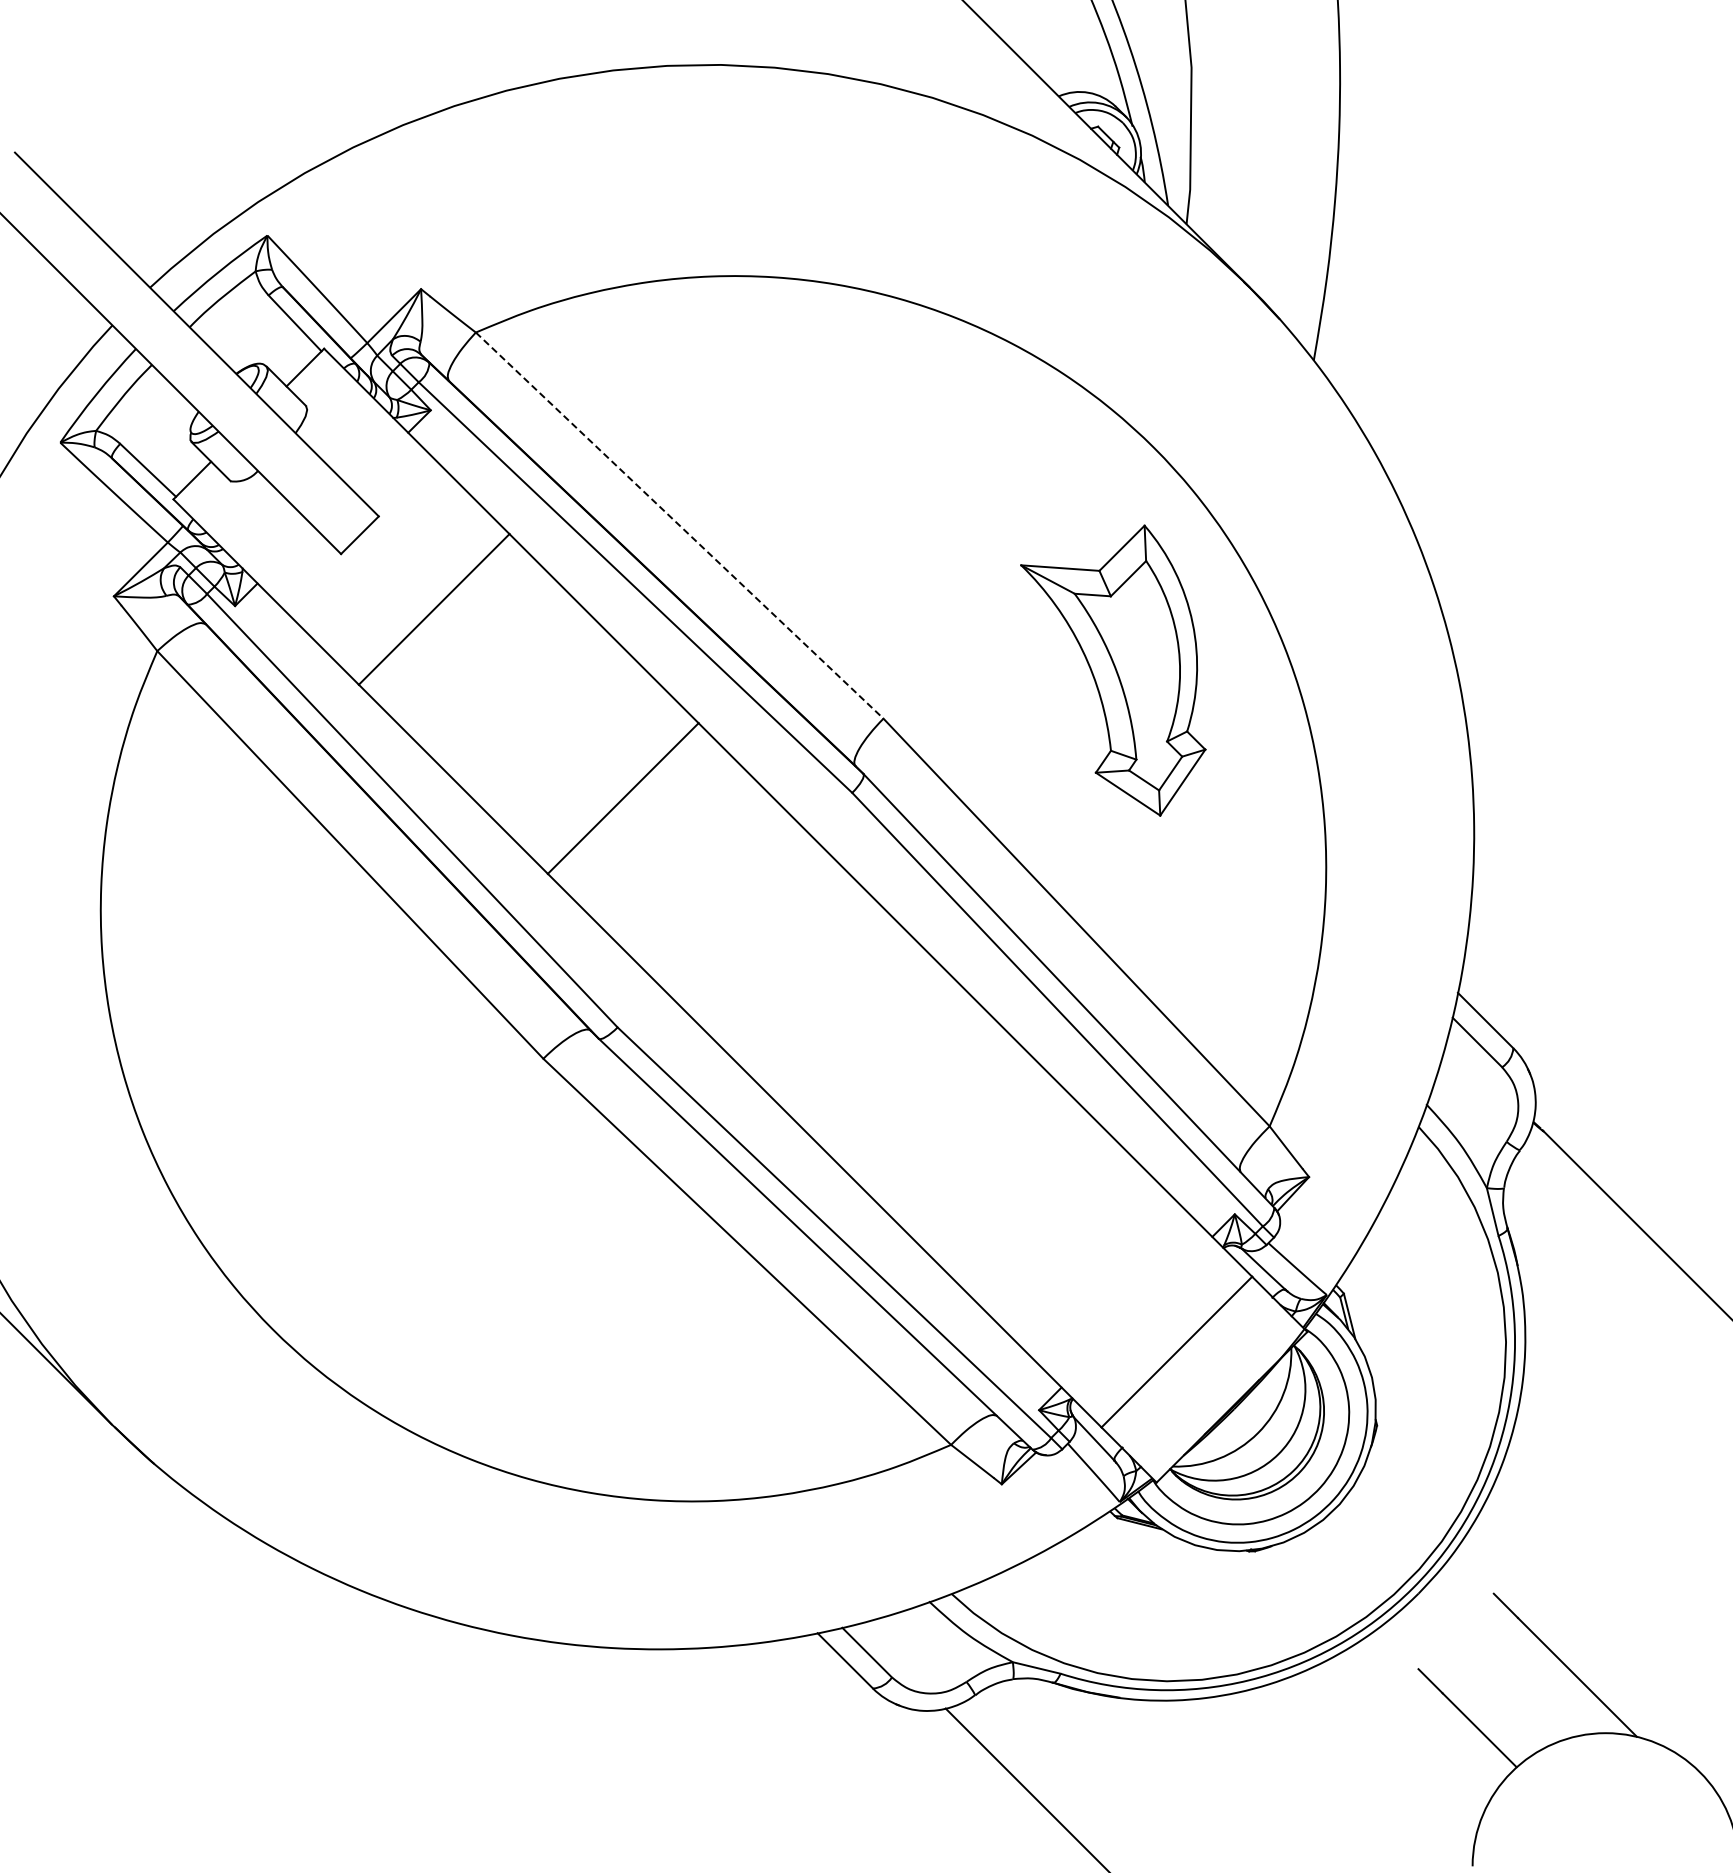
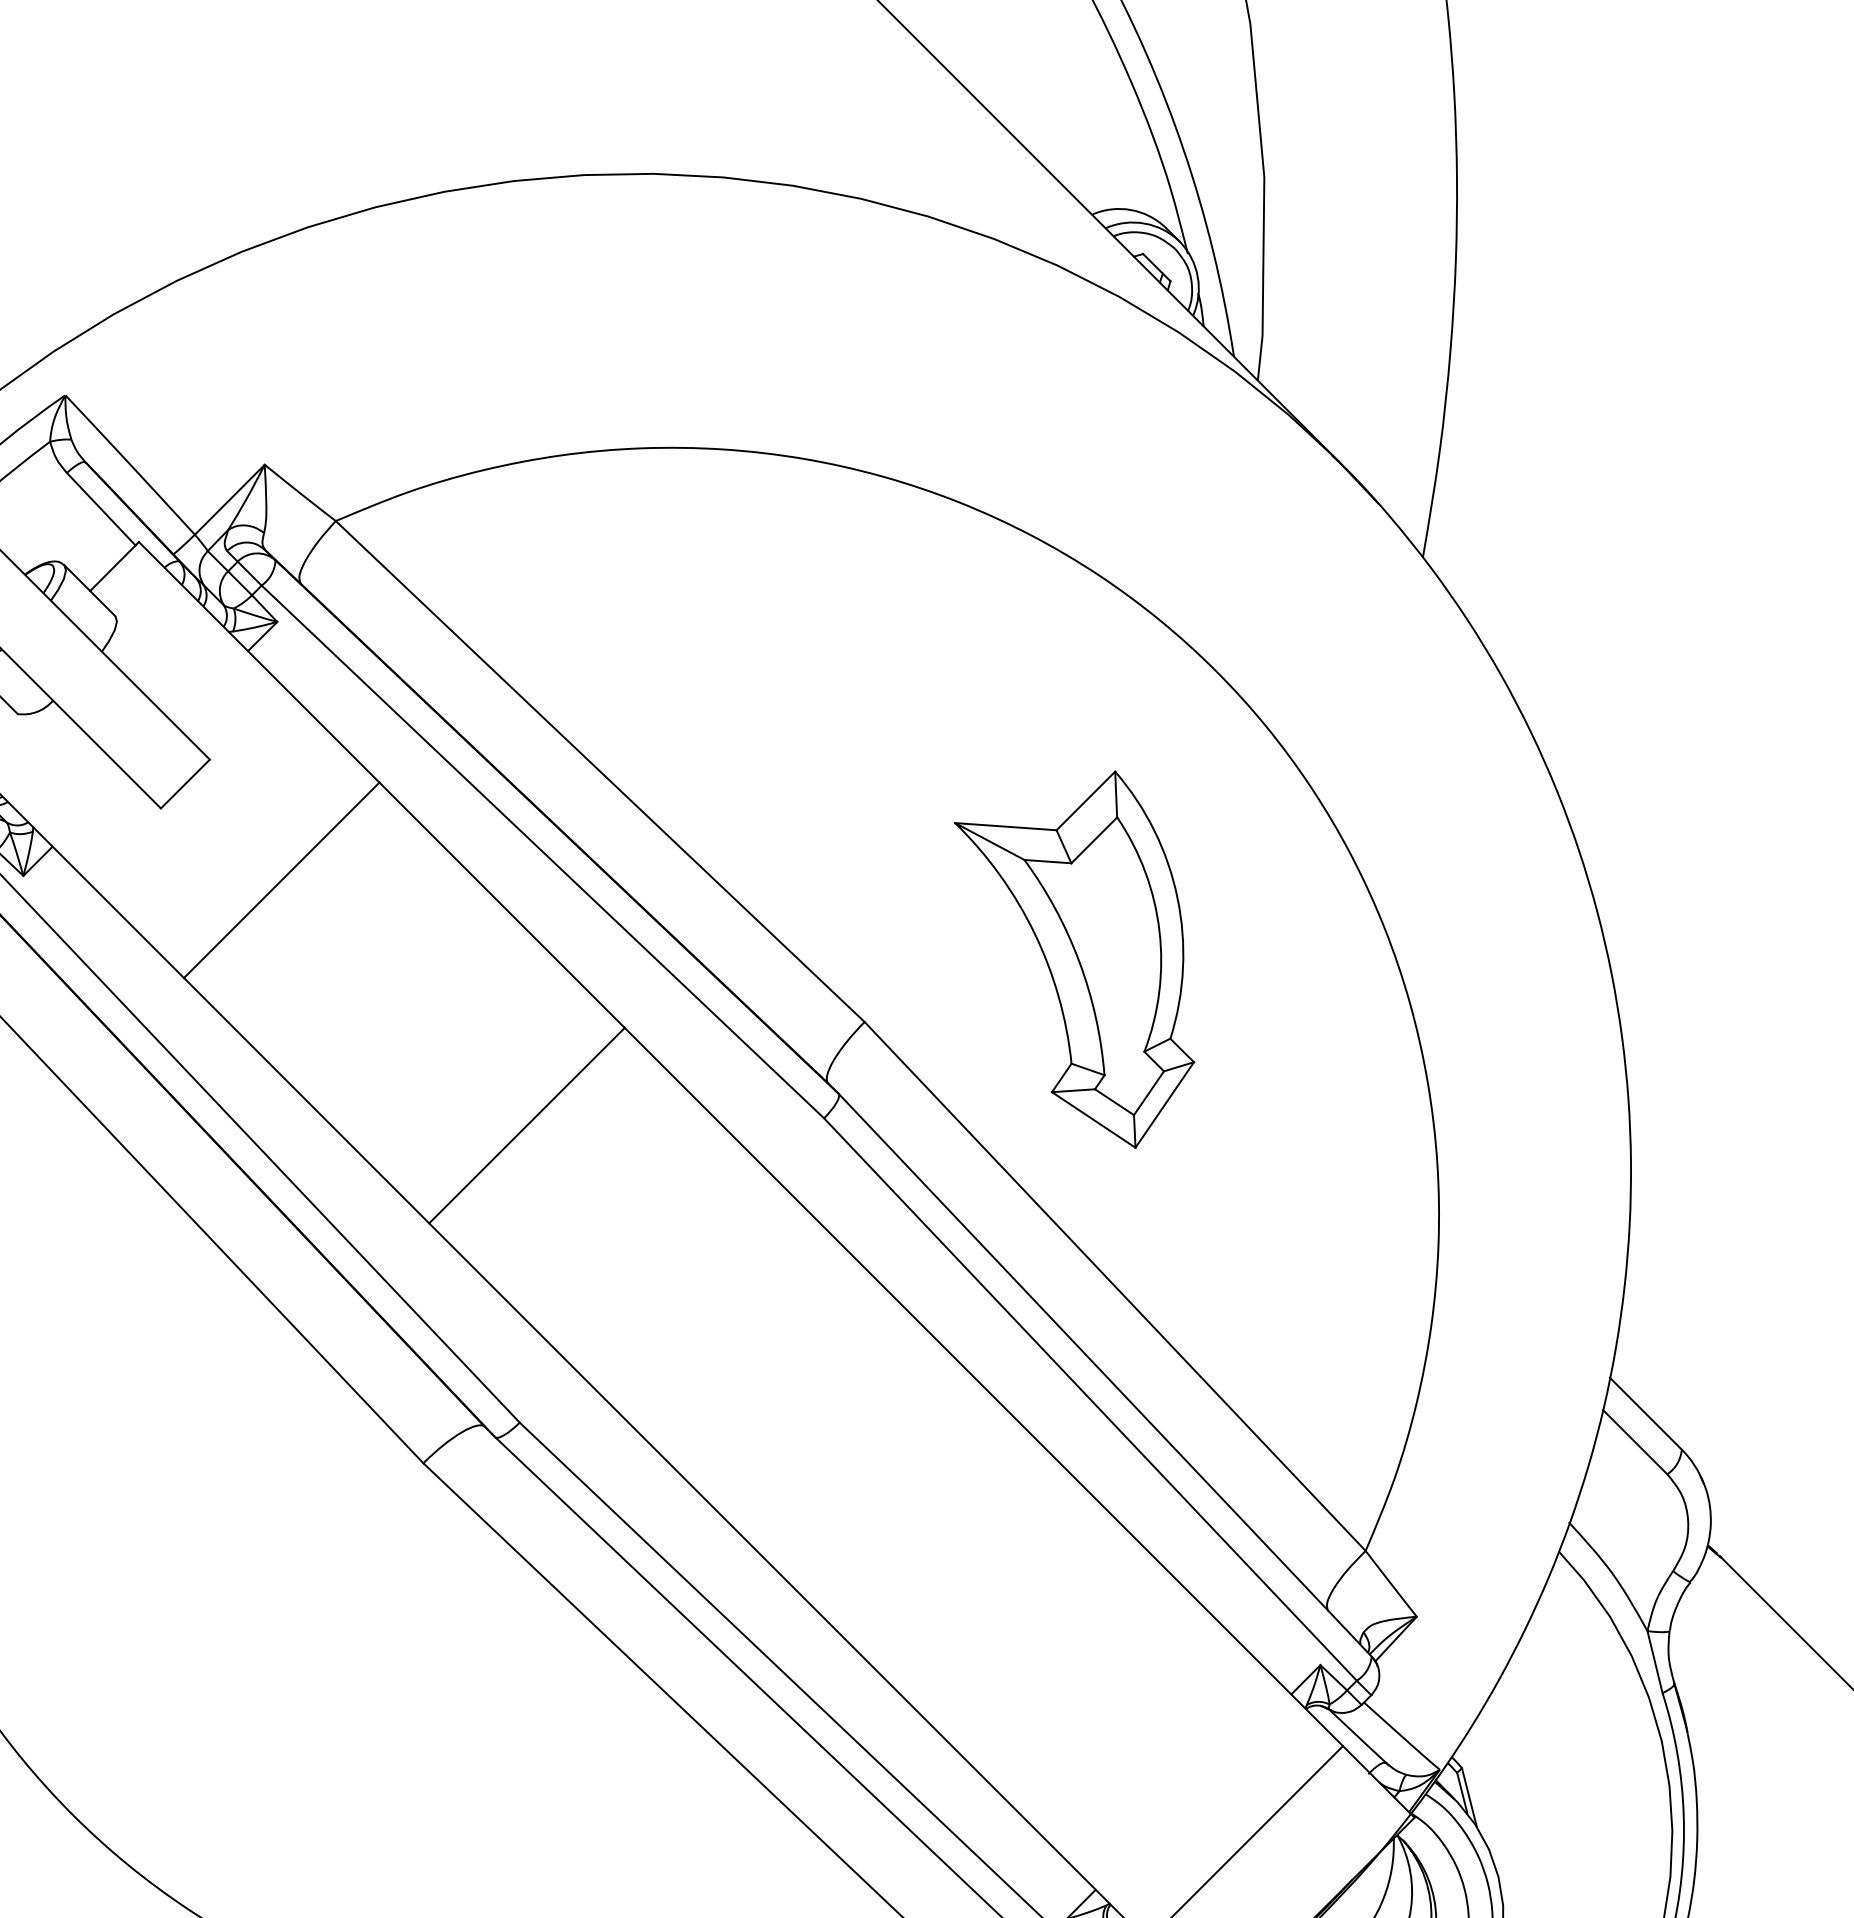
line: (679, 525) -> (599, 771), dashed -> solid
part: (1113, 670) -> (1074, 959), moved

